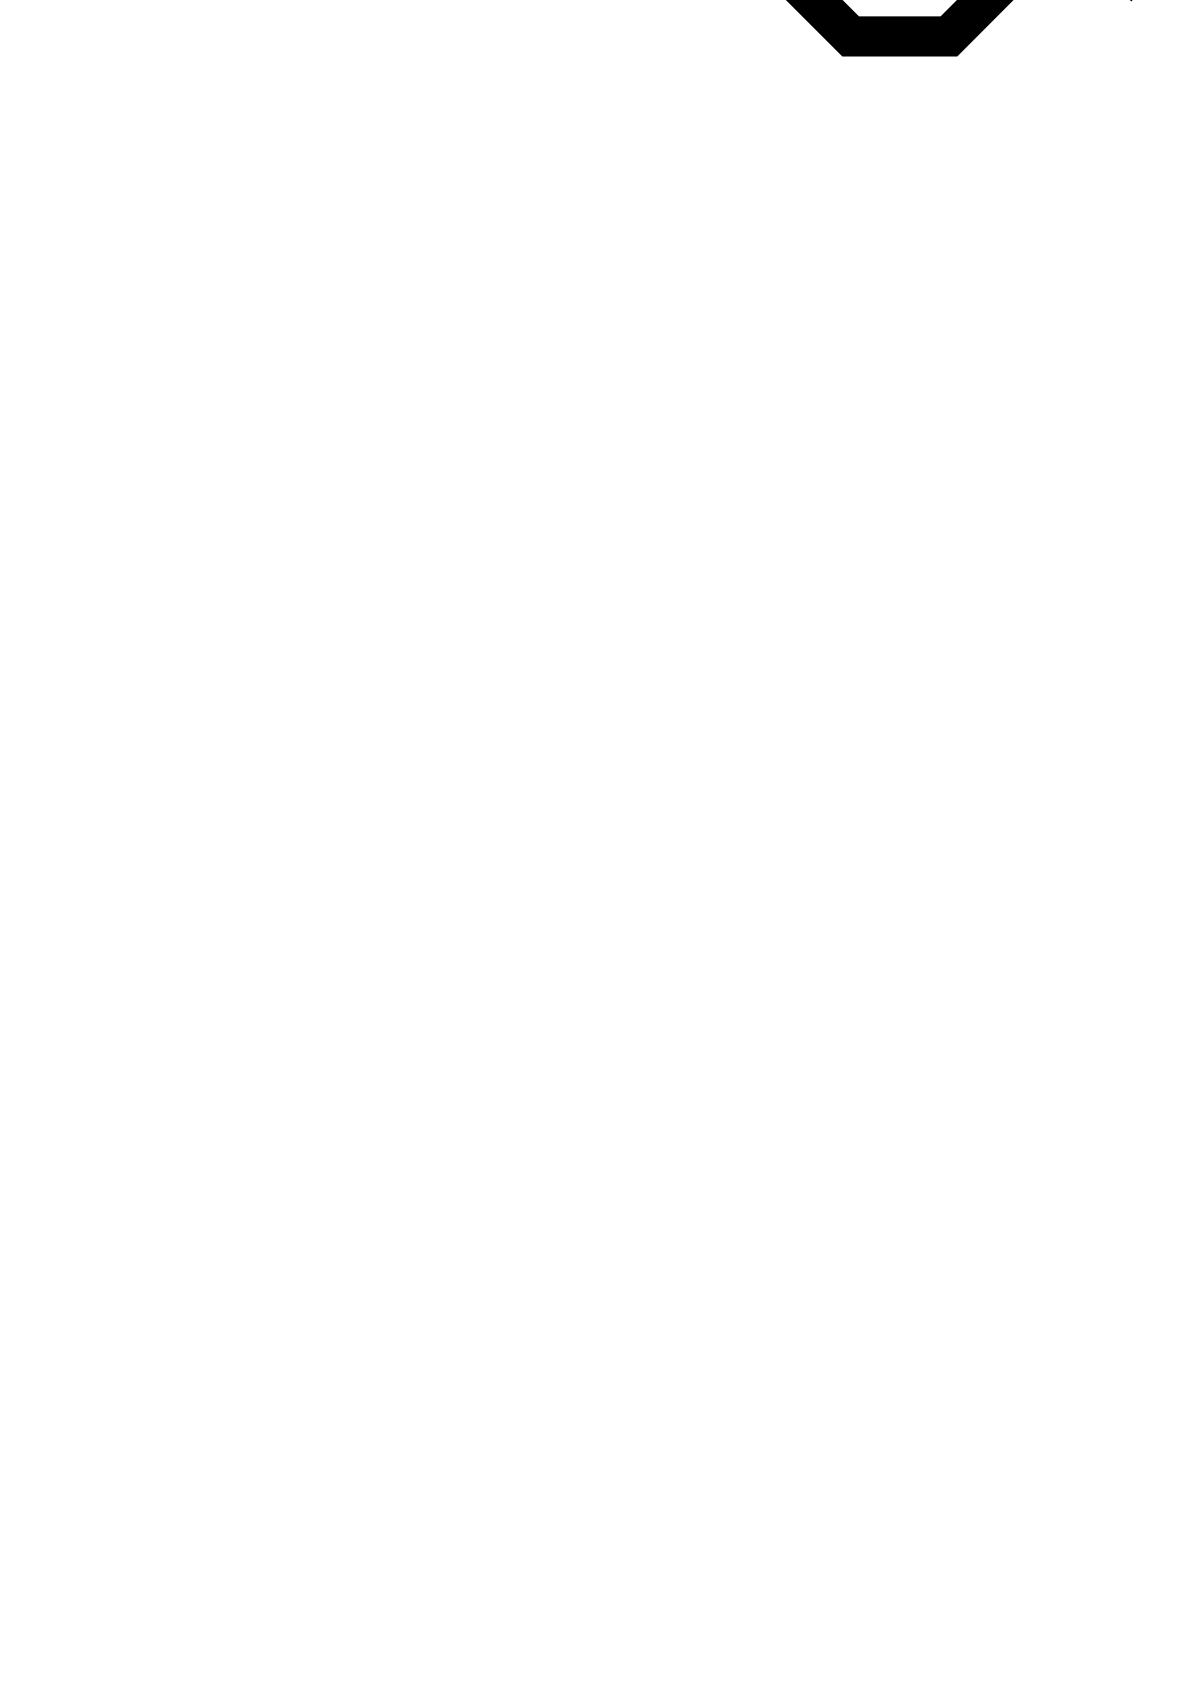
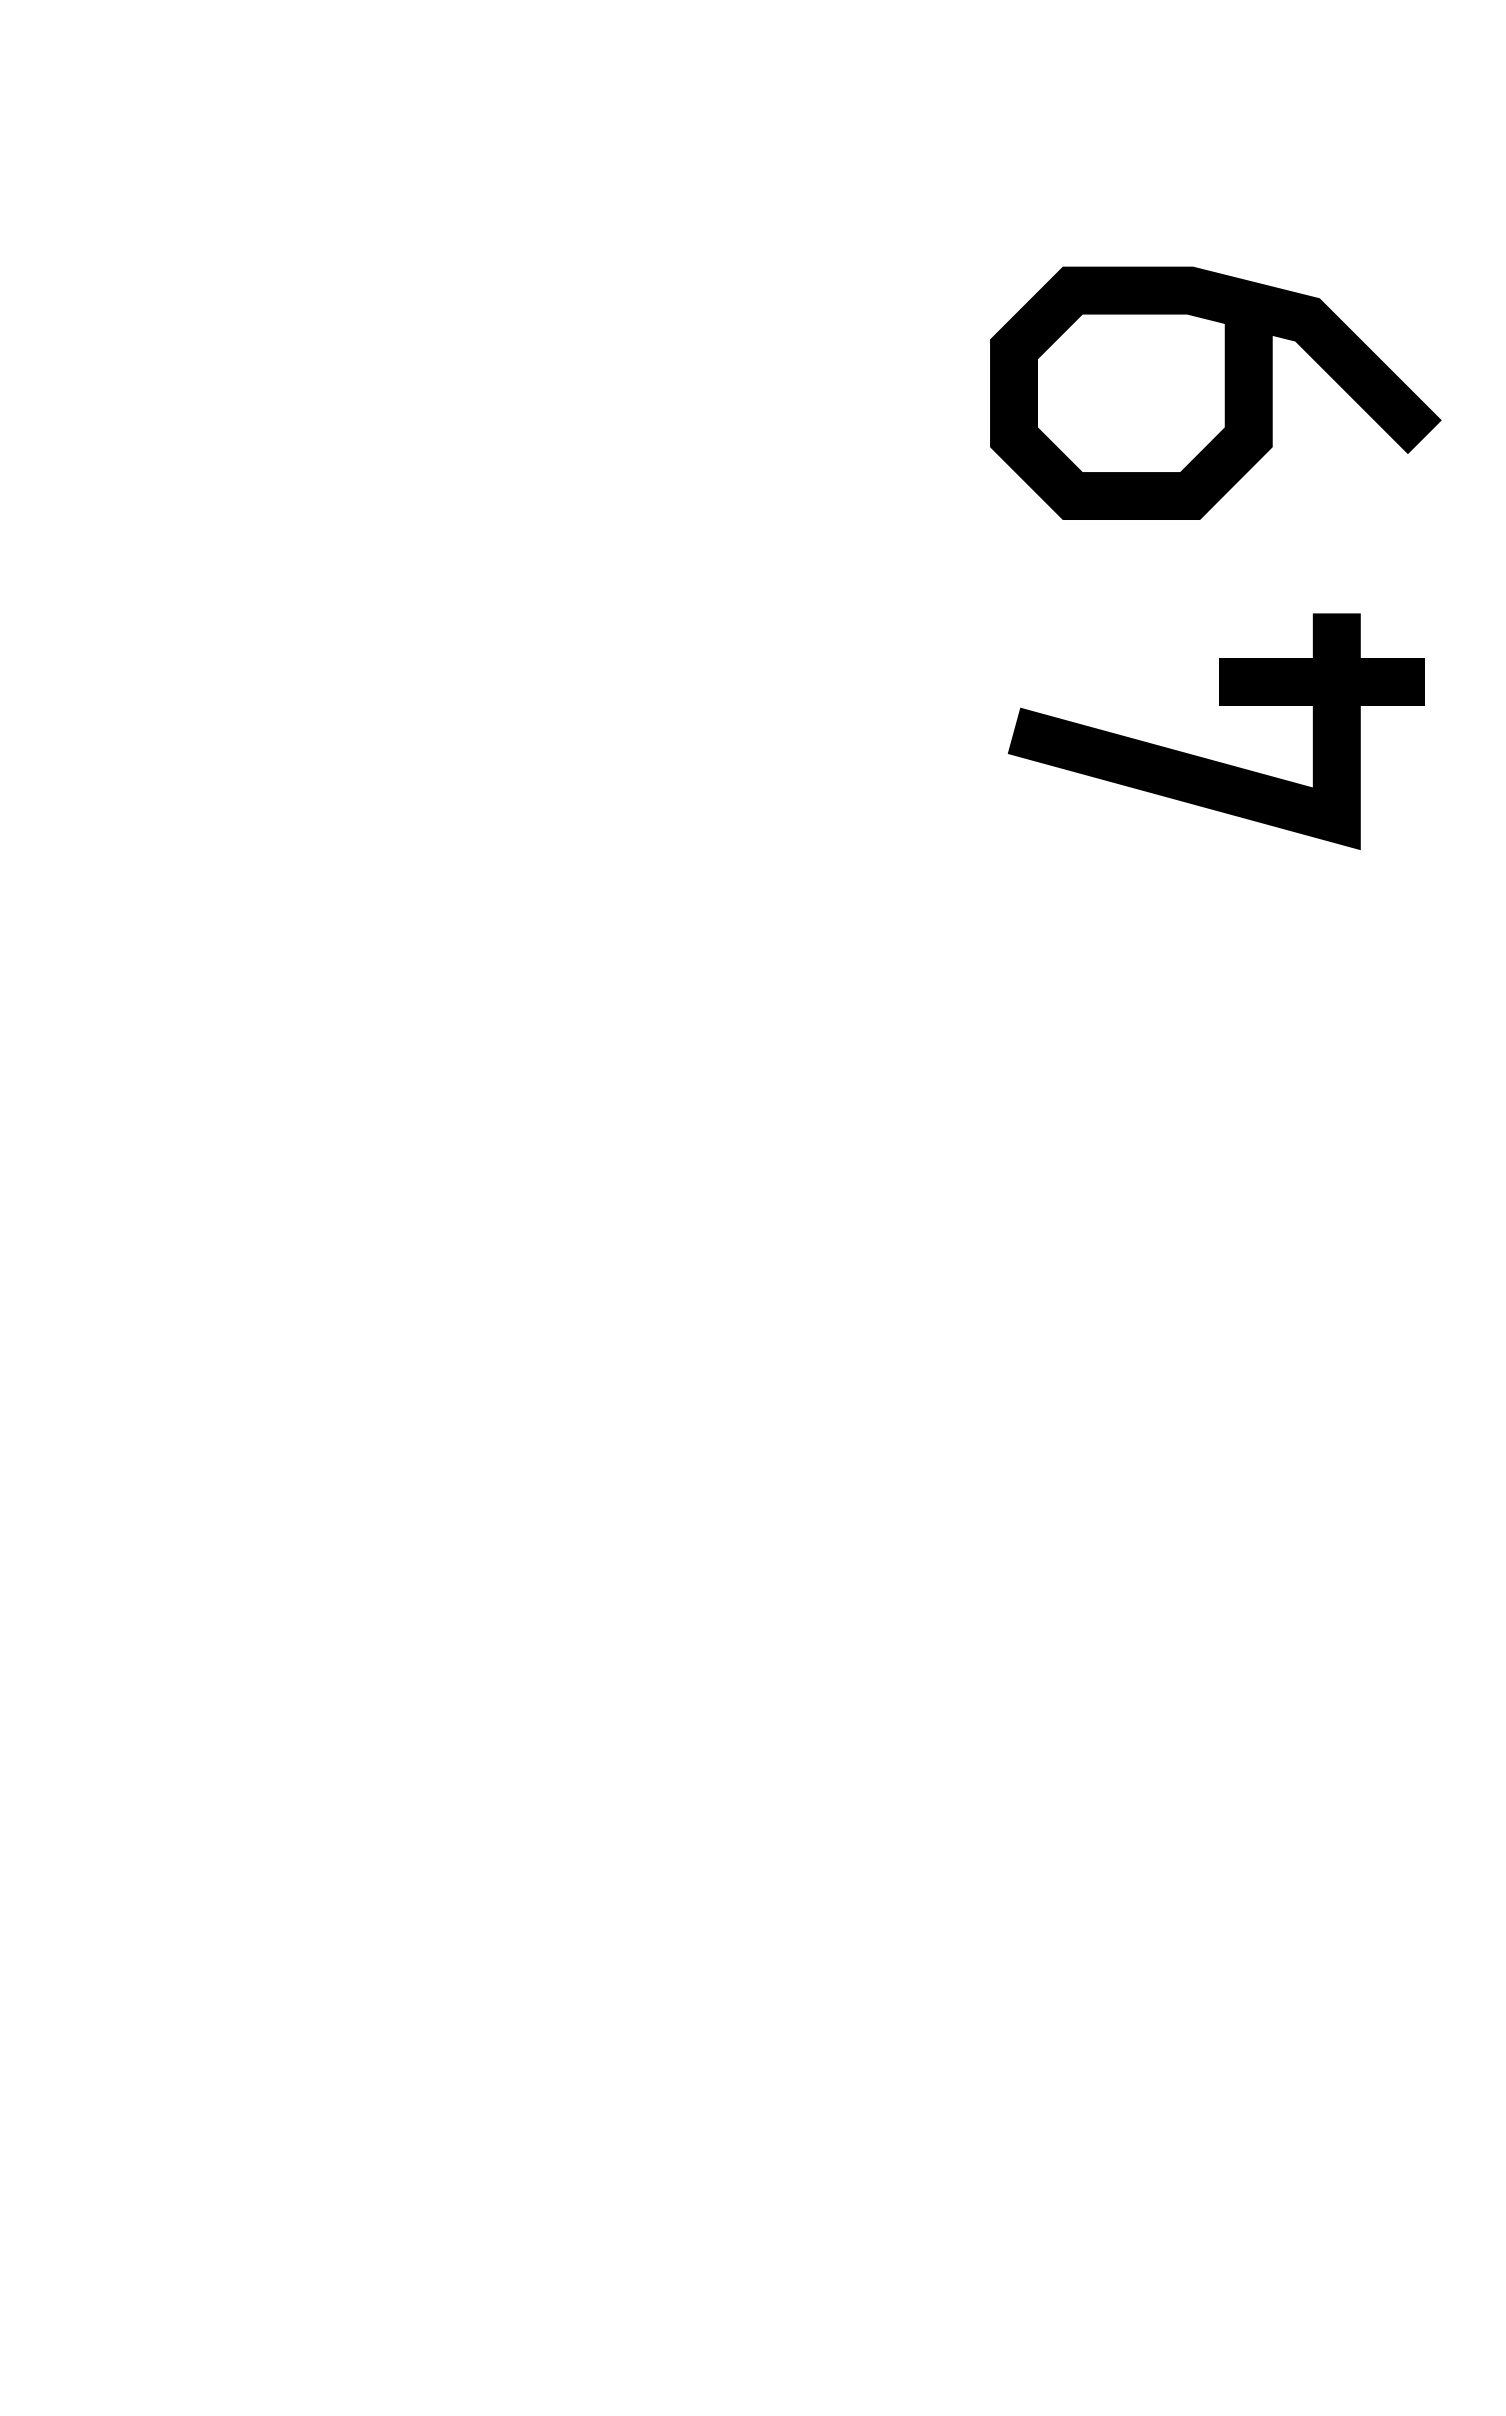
part: (973, 211) -> (1219, 705), added

